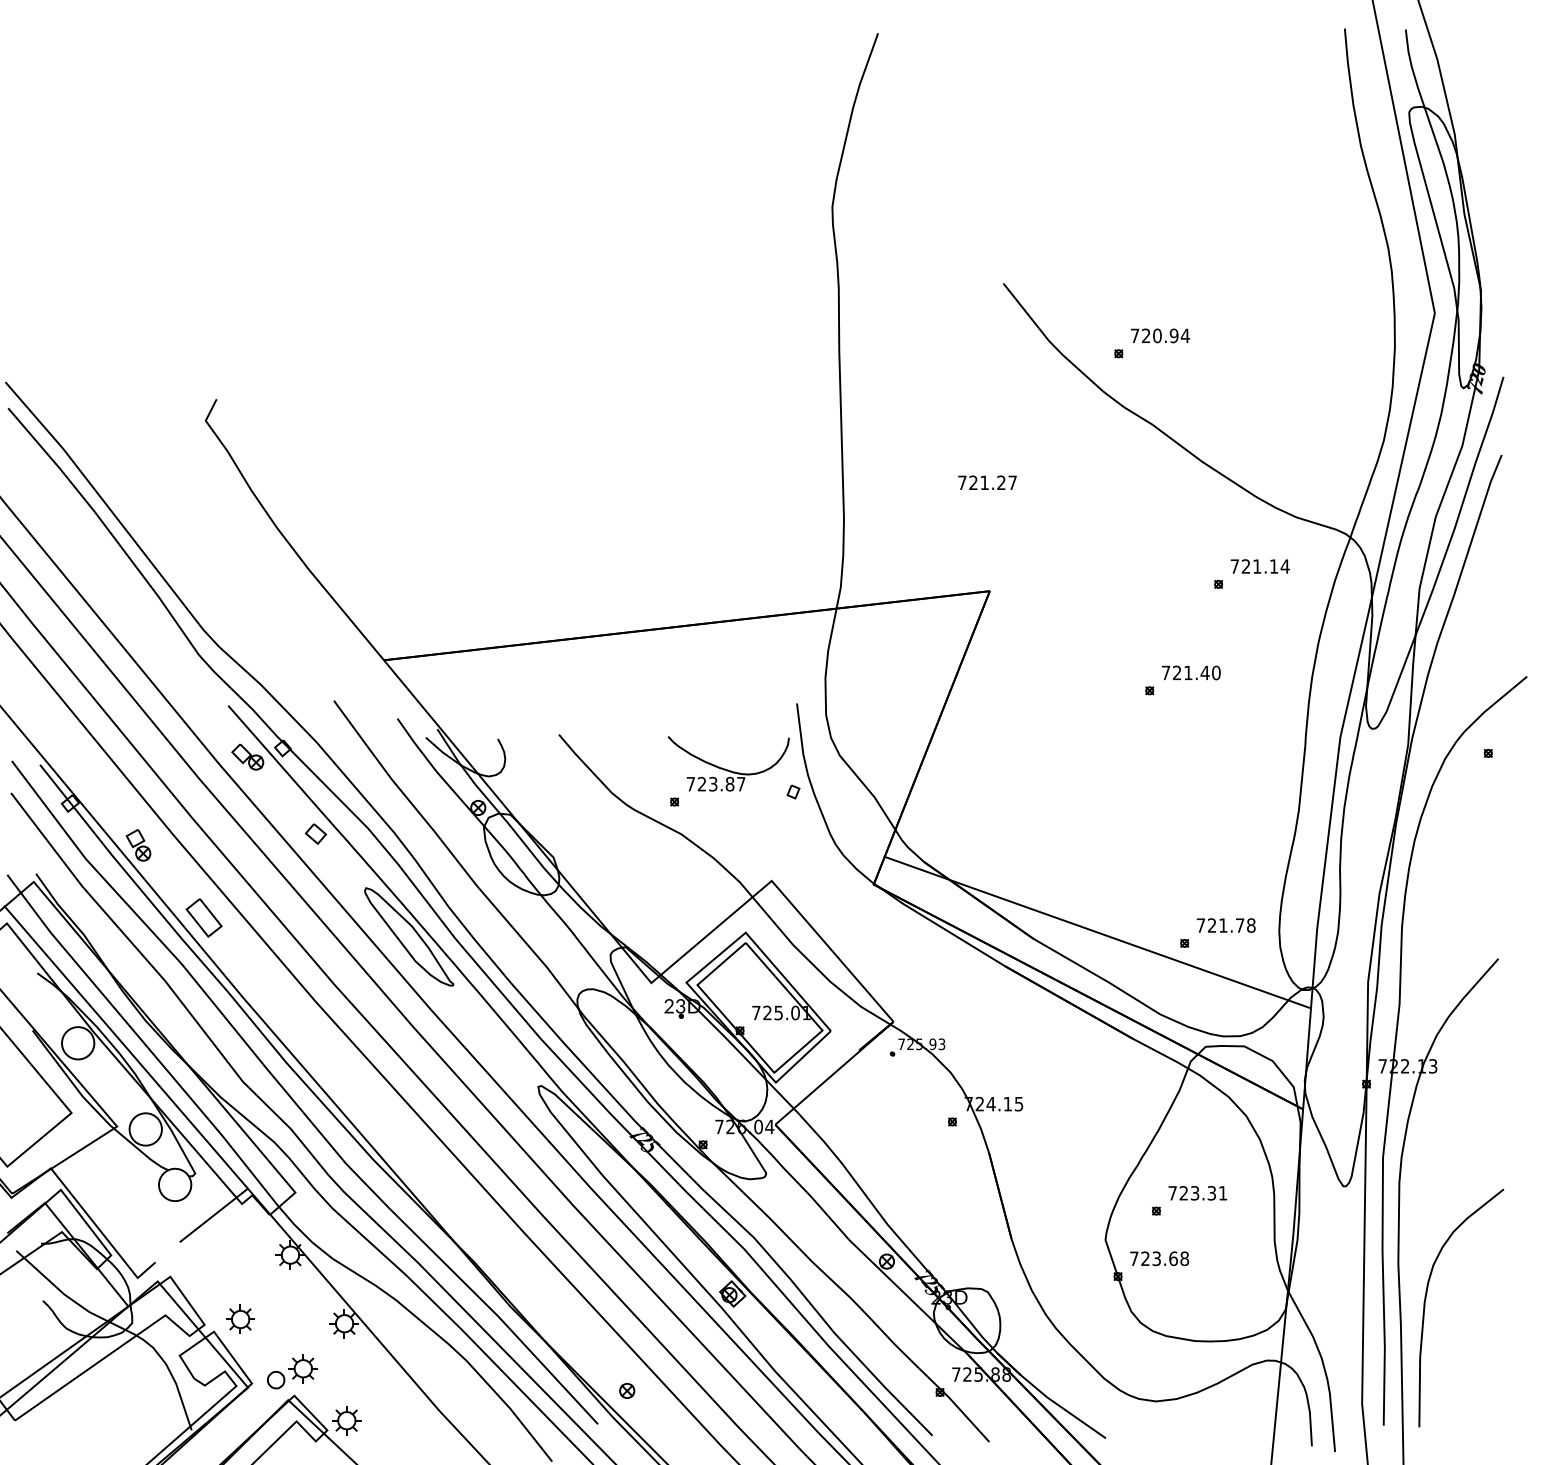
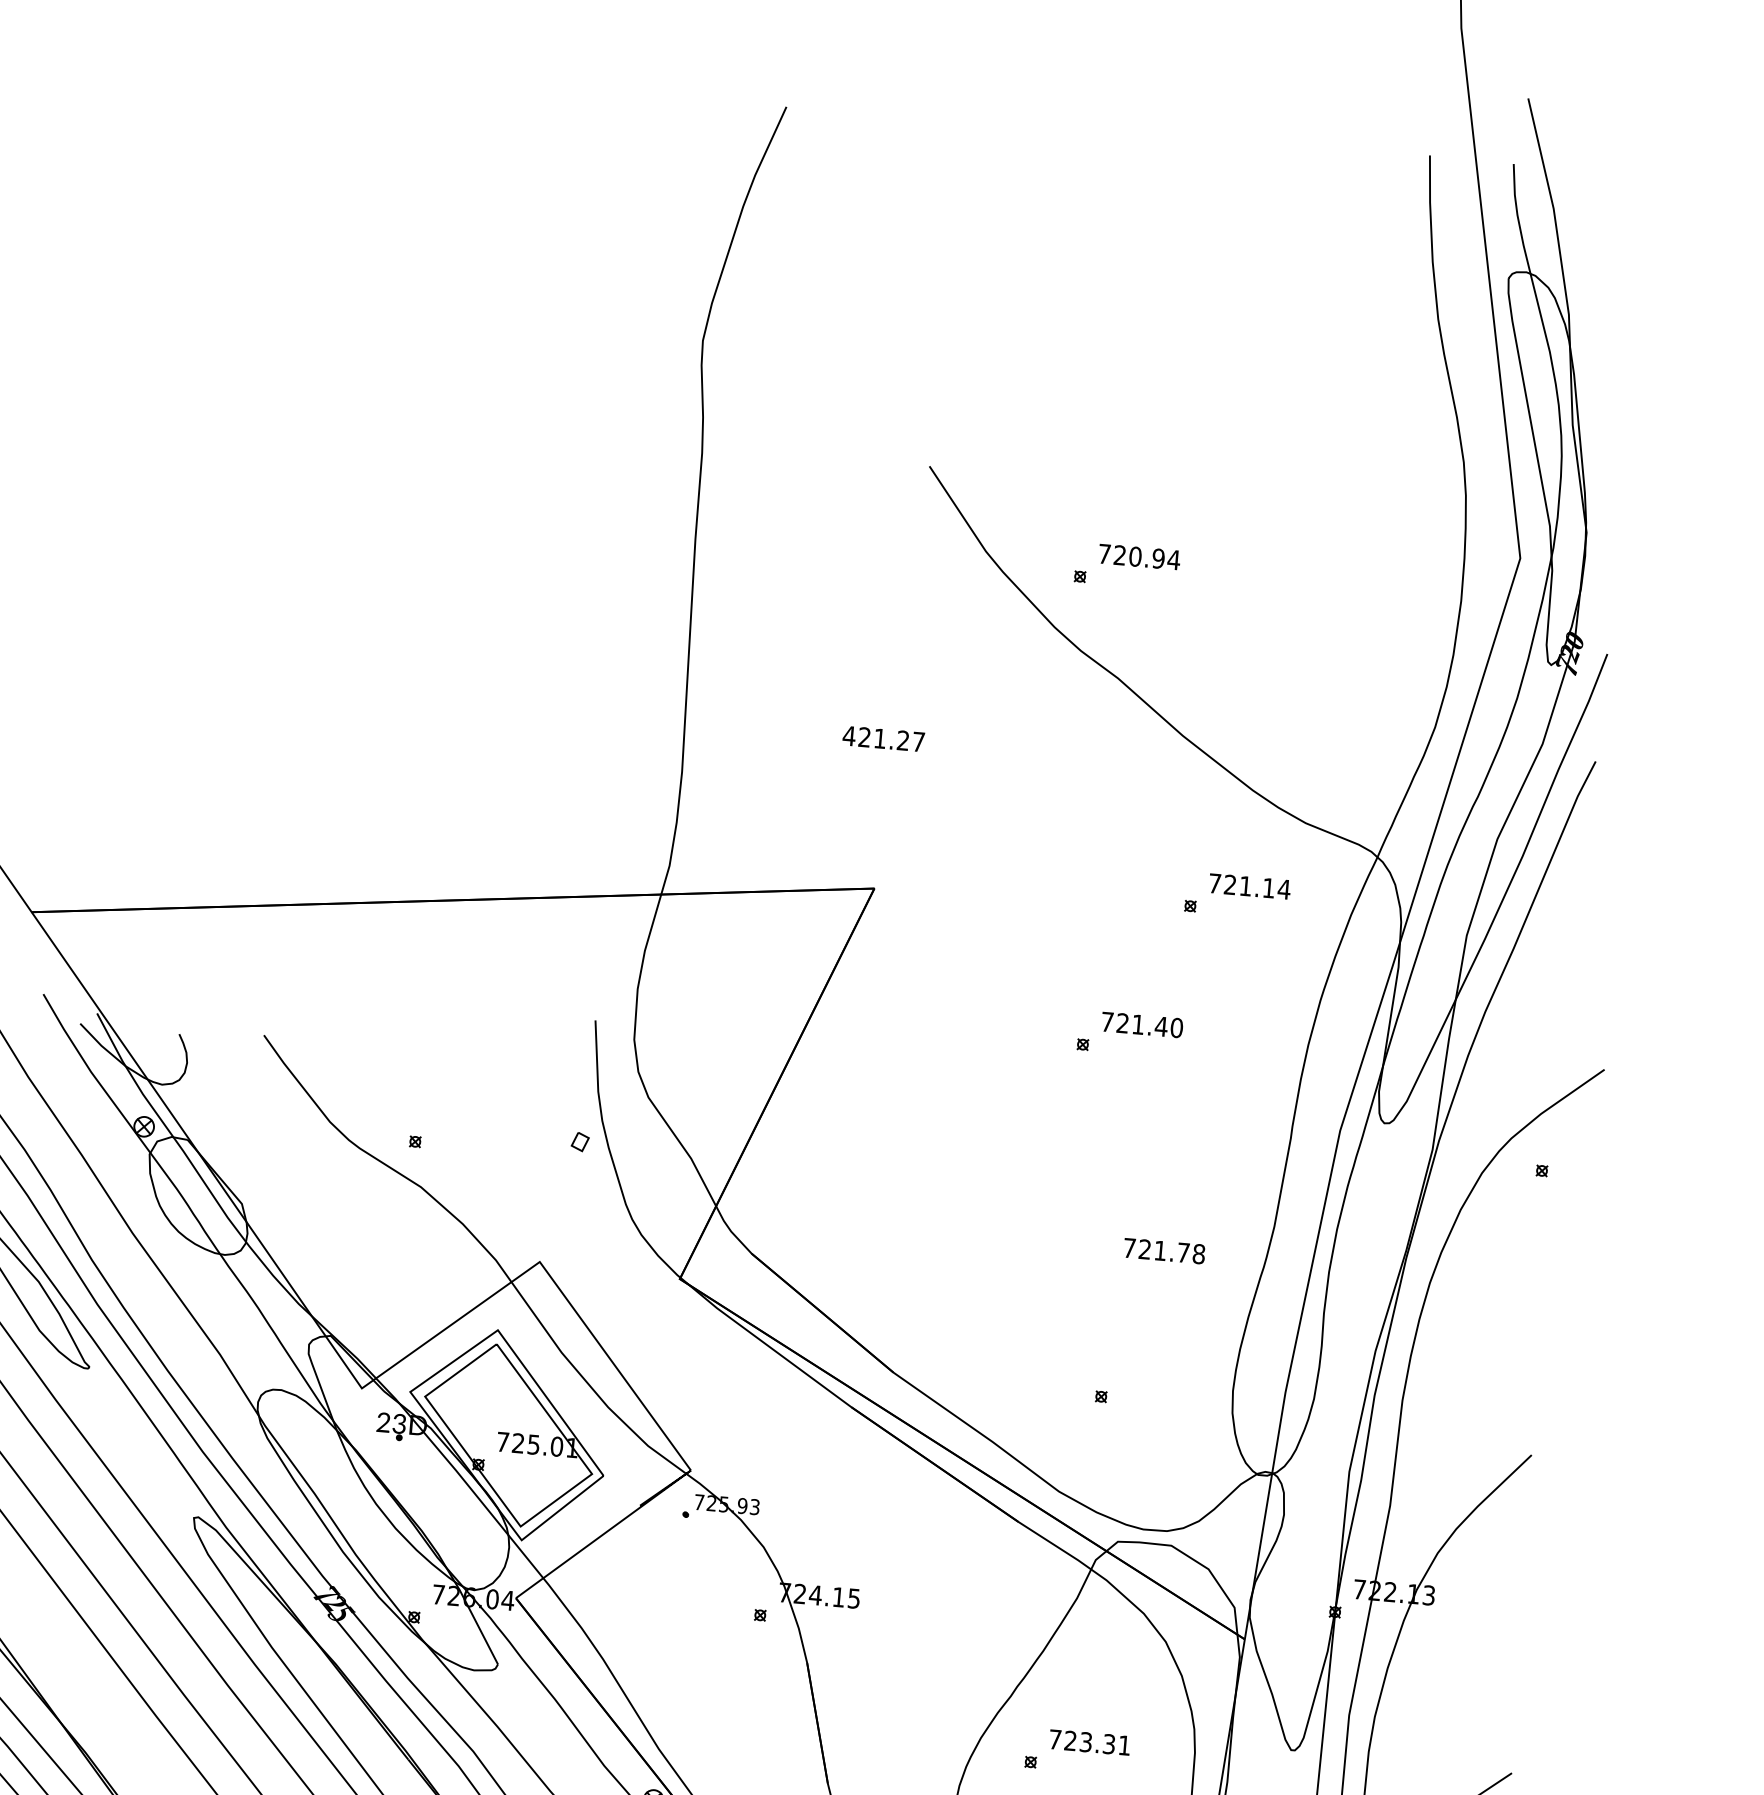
text: (961, 482) -> (848, 735), 721.27 -> 421.27
part: (728, 763) -> (494, 1095), removed
text: (1225, 925) -> (1163, 1250), moved
line: (1097, 932) -> (982, 1371), removed

